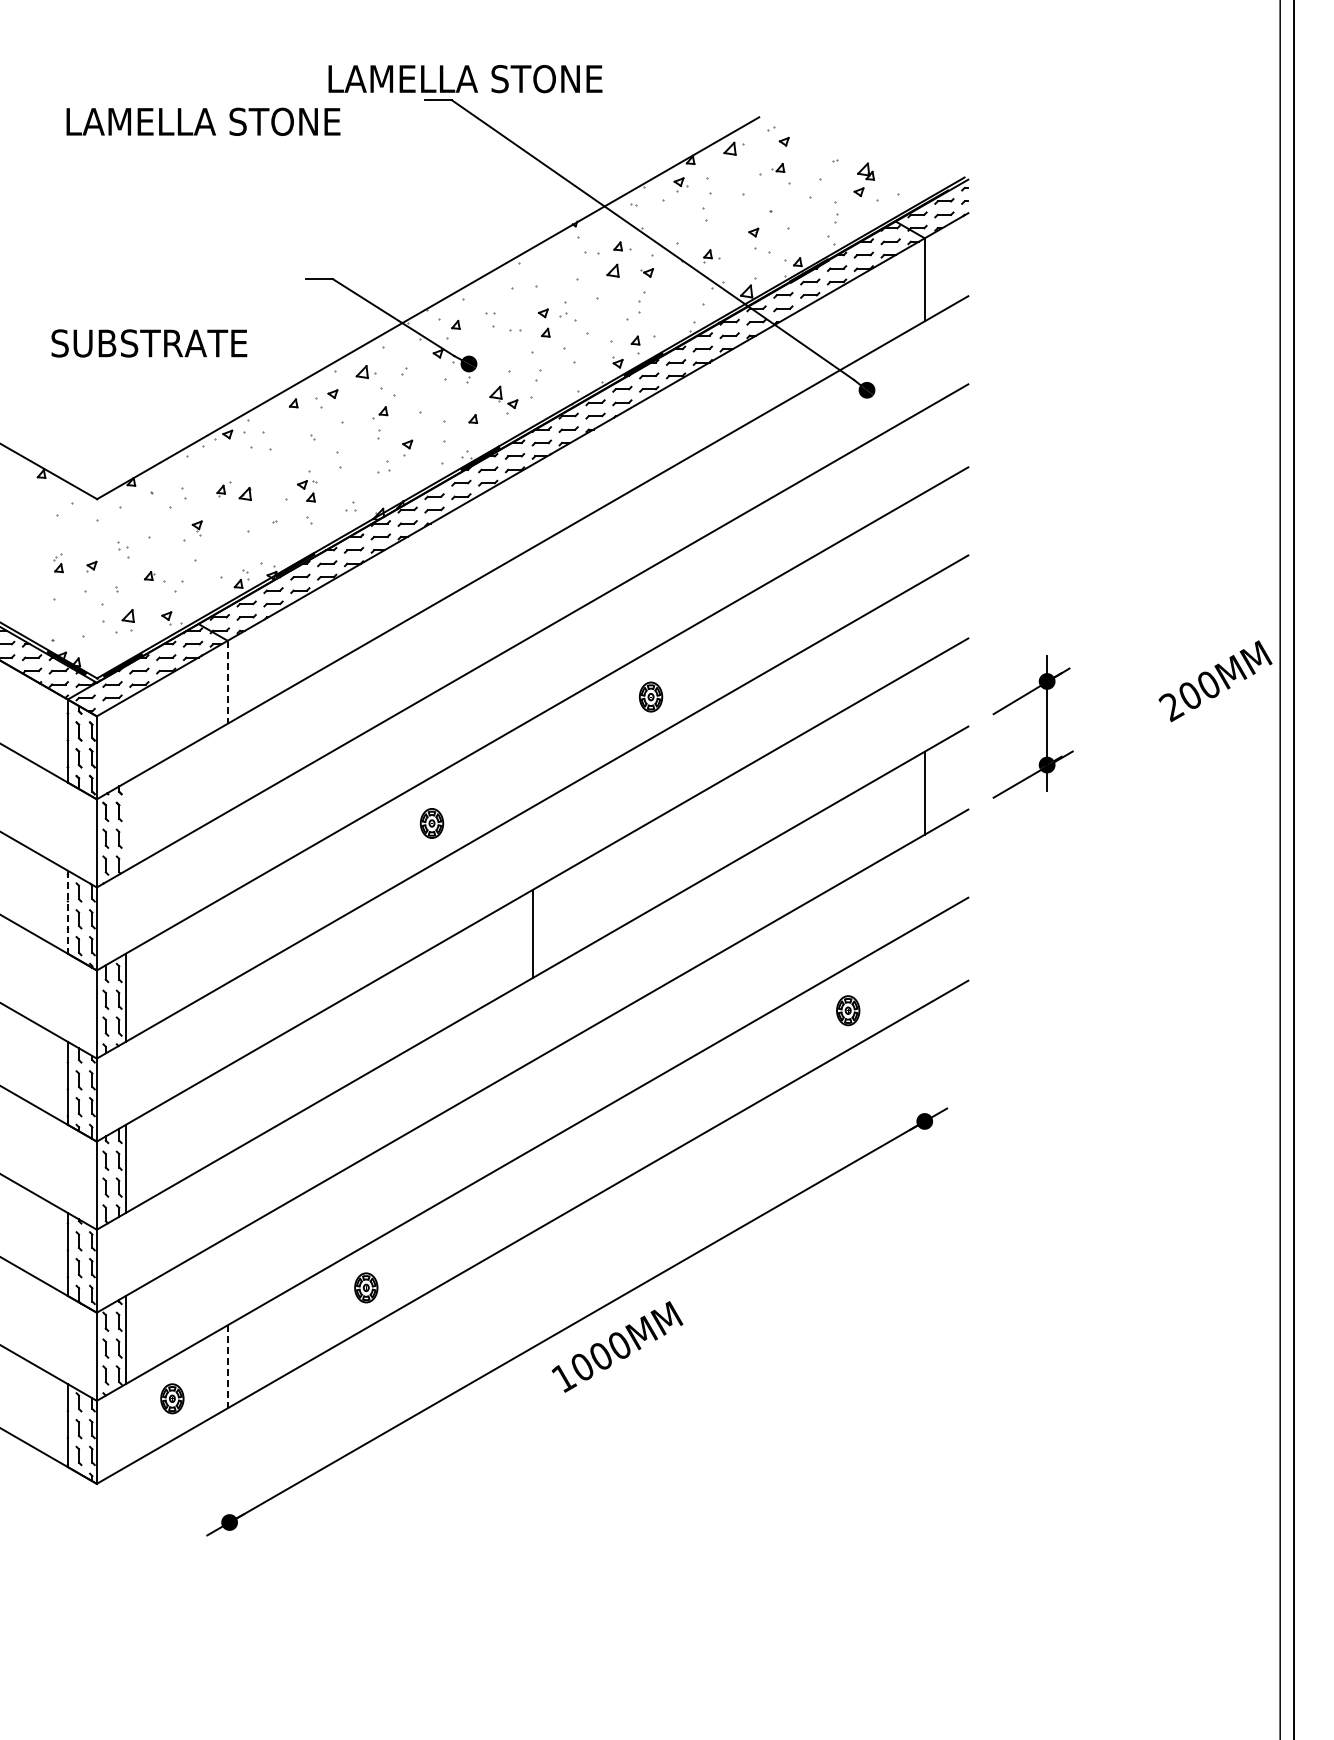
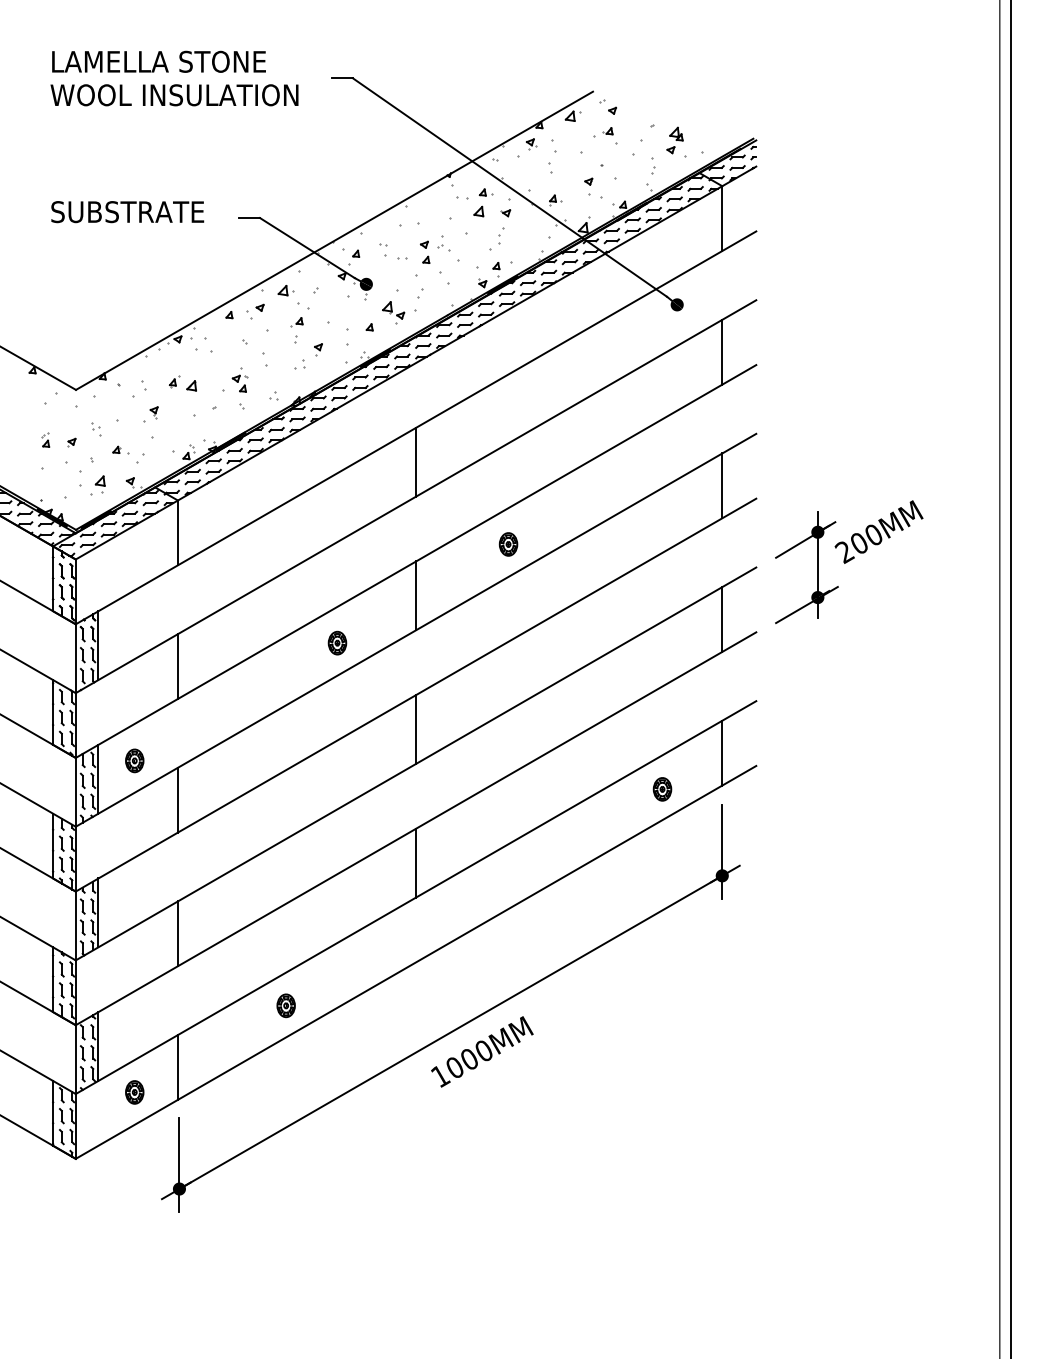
text: (465, 79) -> (159, 62), moved
text: (222, 121) -> (173, 94), LAMELLA STONE -> WOOL INSULATION
text: (149, 343) -> (127, 212), moved
line: (924, 450) -> (722, 351), added
line: (532, 591) -> (415, 462), added
line: (924, 621) -> (722, 485), added
text: (1215, 681) -> (879, 532), moved
line: (227, 682) -> (177, 533), dashed -> solid
line: (532, 762) -> (415, 595), added
line: (125, 826) -> (98, 645), added
line: (227, 852) -> (177, 665), added
line: (67, 912) -> (52, 712), dashed -> solid
line: (924, 963) -> (722, 752), added
part: (172, 973) -> (134, 760), added
line: (227, 1024) -> (177, 800), added
line: (924, 1090) -> (722, 851), added
line: (532, 1105) -> (415, 863), added
line: (227, 1195) -> (177, 933), added
line: (227, 1366) -> (177, 1067), dashed -> solid
line: (229, 1491) -> (179, 1164), added

